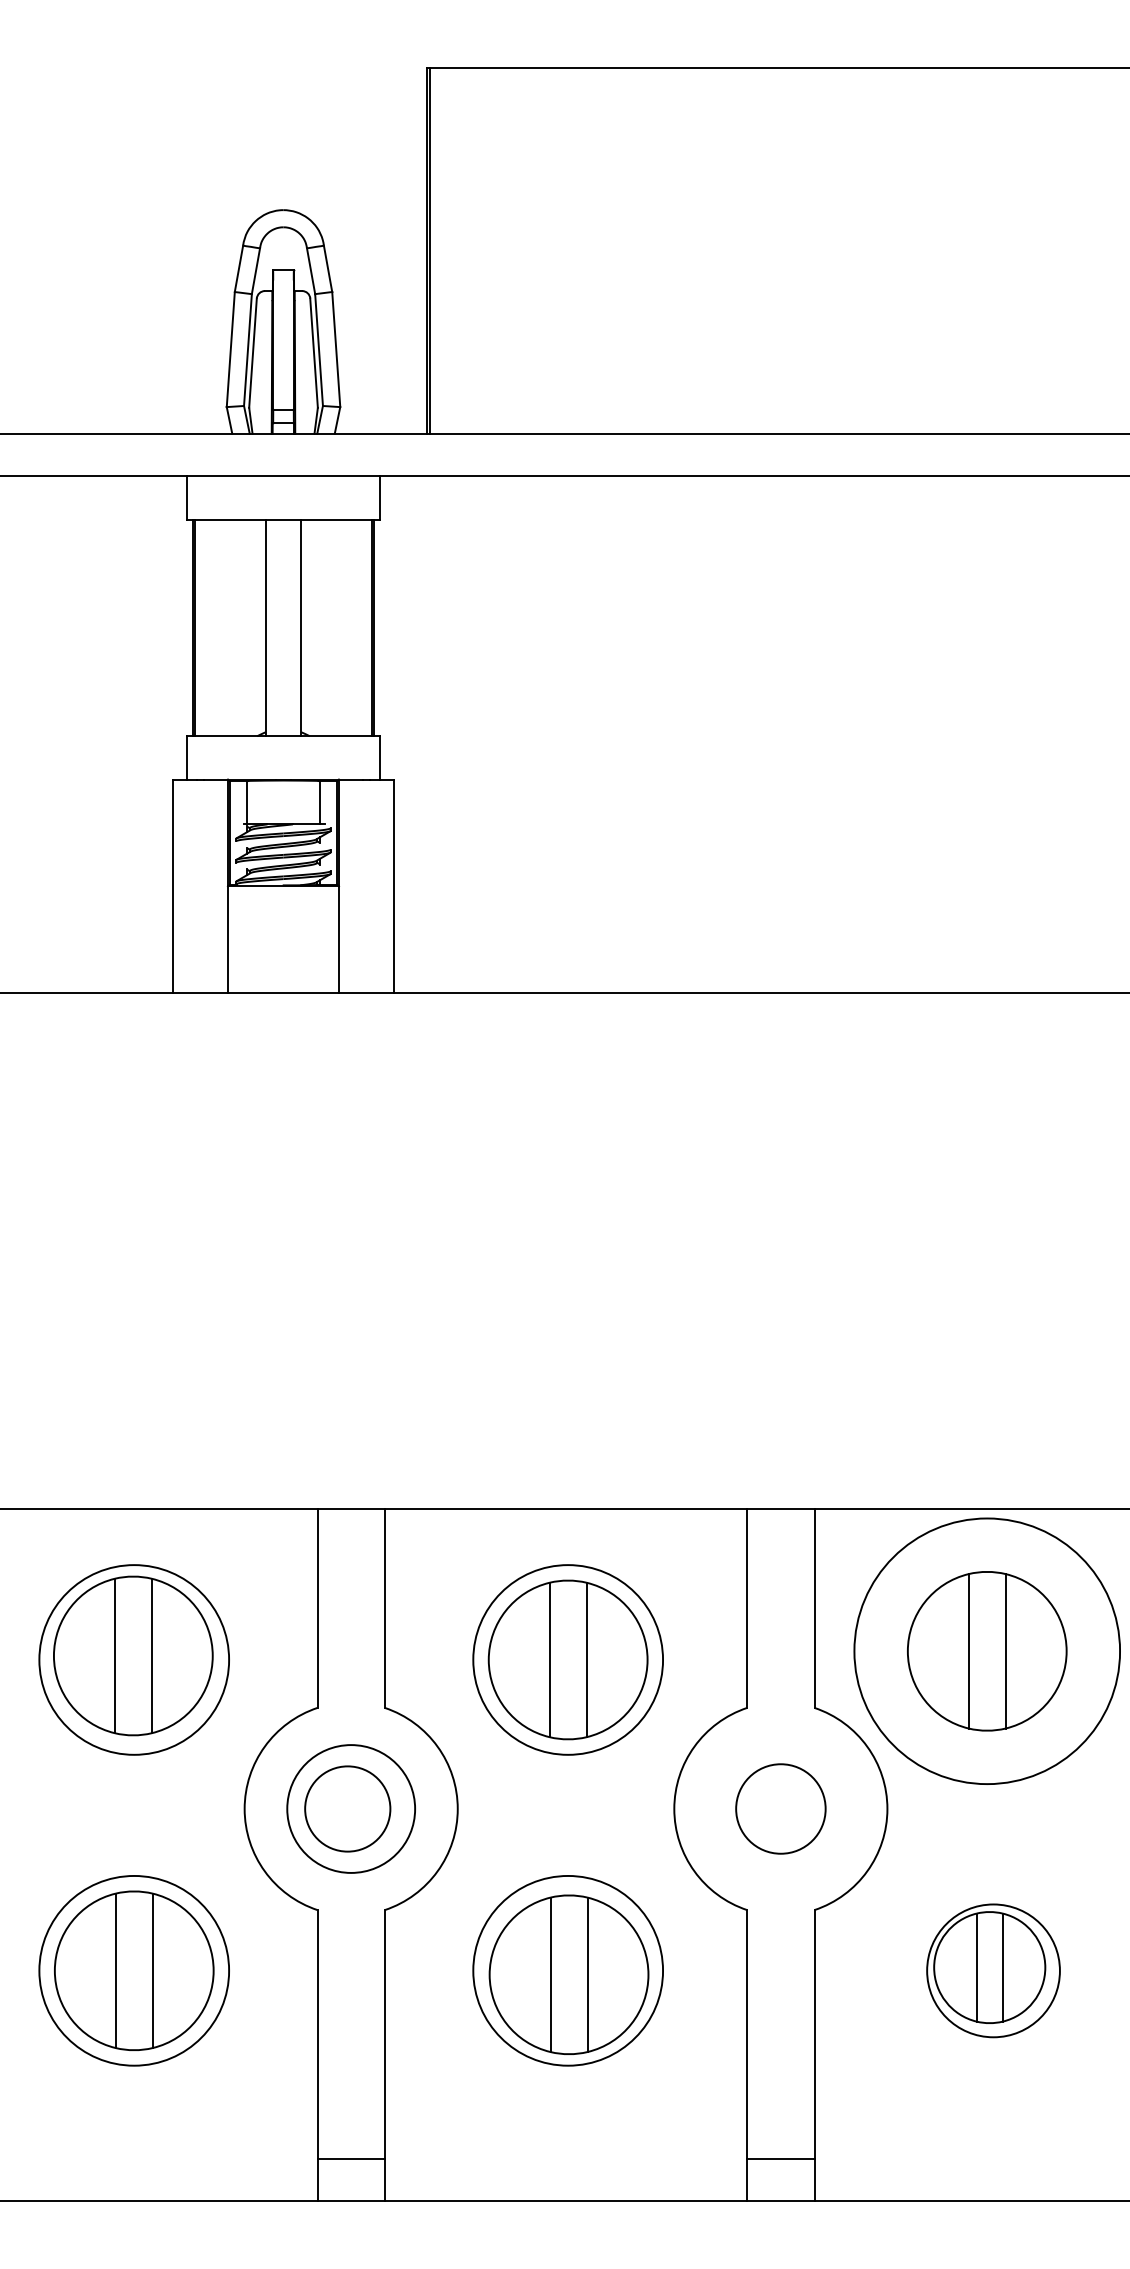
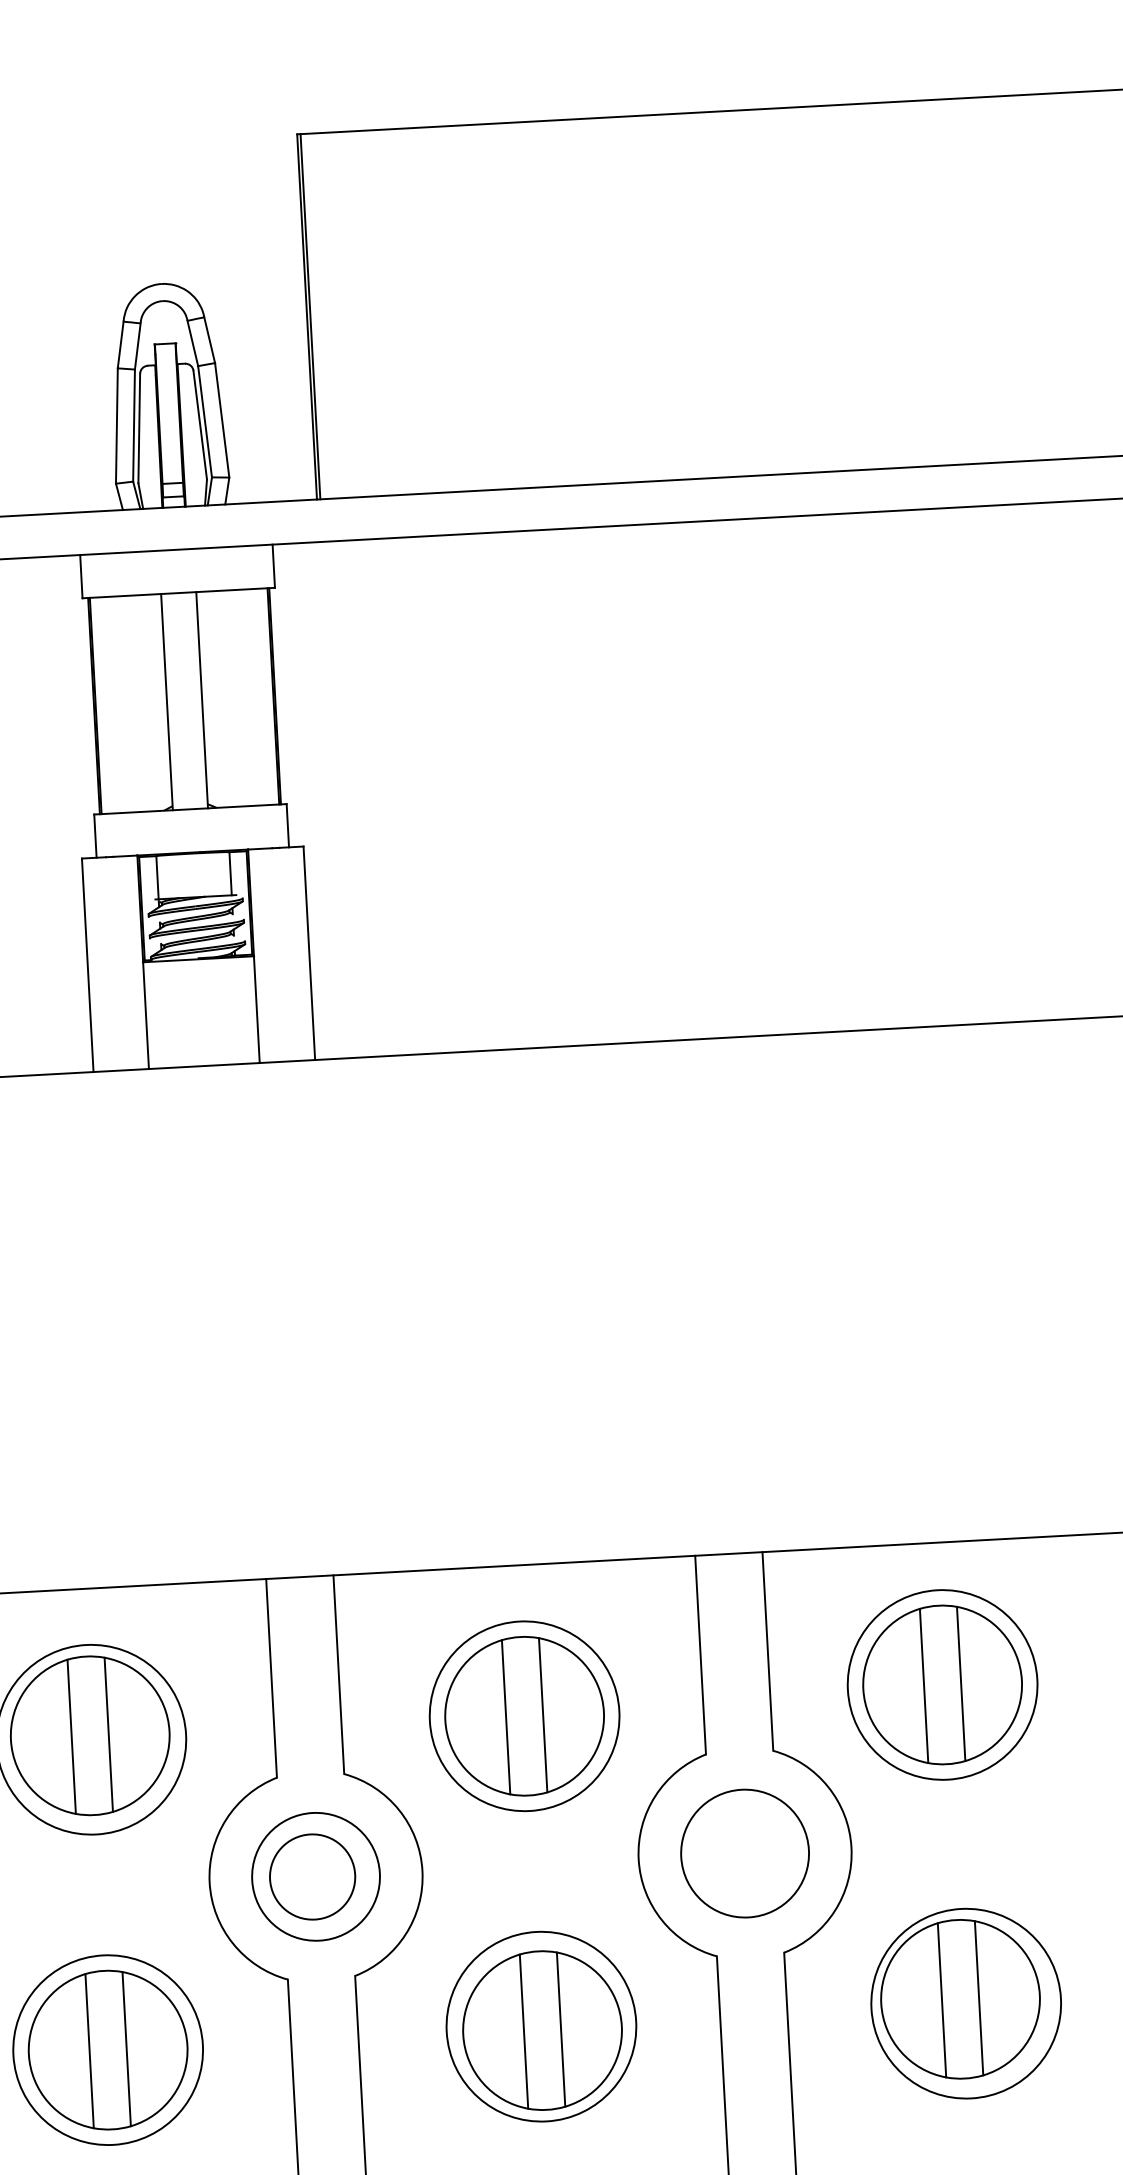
circle: (987, 1651) -> (942, 1685), size x0.71
circle: (780, 1808) -> (744, 1853), size x1.43
part: (993, 1970) -> (966, 2003), size x1.43

